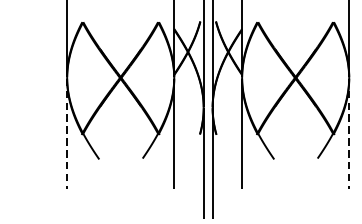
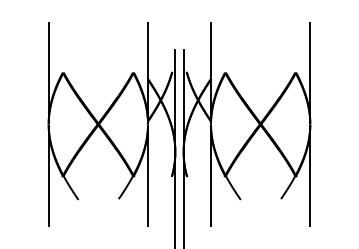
line: (66, 134) -> (48, 176), dashed -> solid
line: (349, 134) -> (310, 176), dashed -> solid

